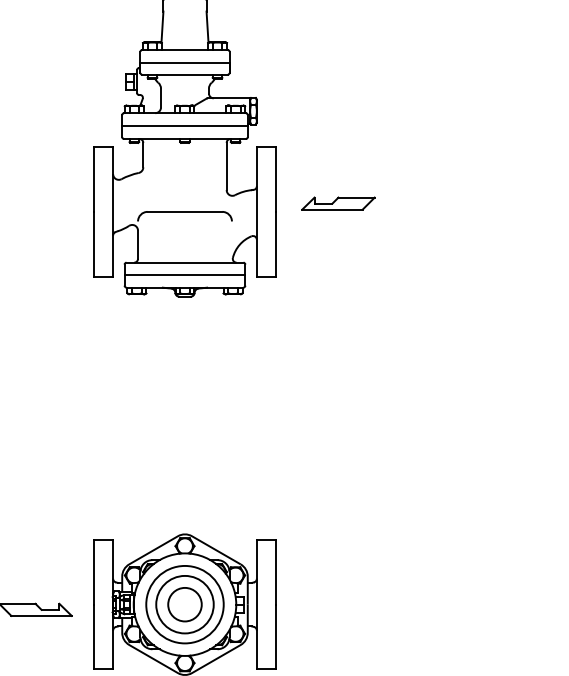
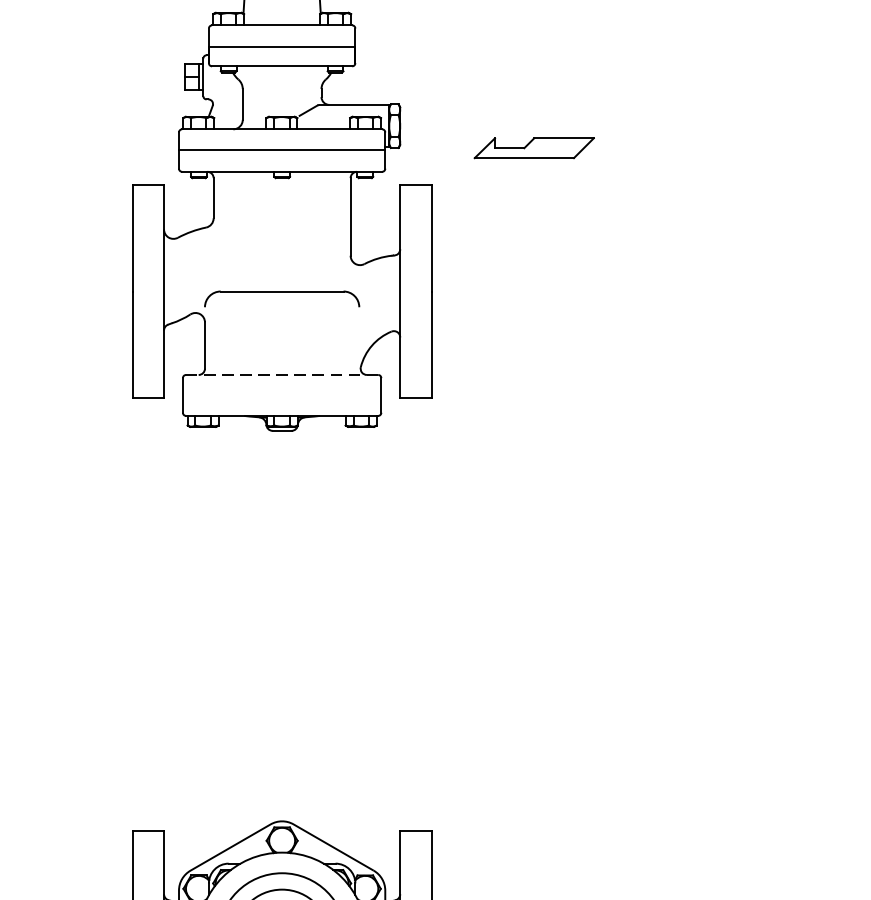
part: (338, 203) -> (534, 147), moved
line: (184, 262) -> (281, 374), solid -> dashed
line: (184, 275) -> (281, 396), removed

